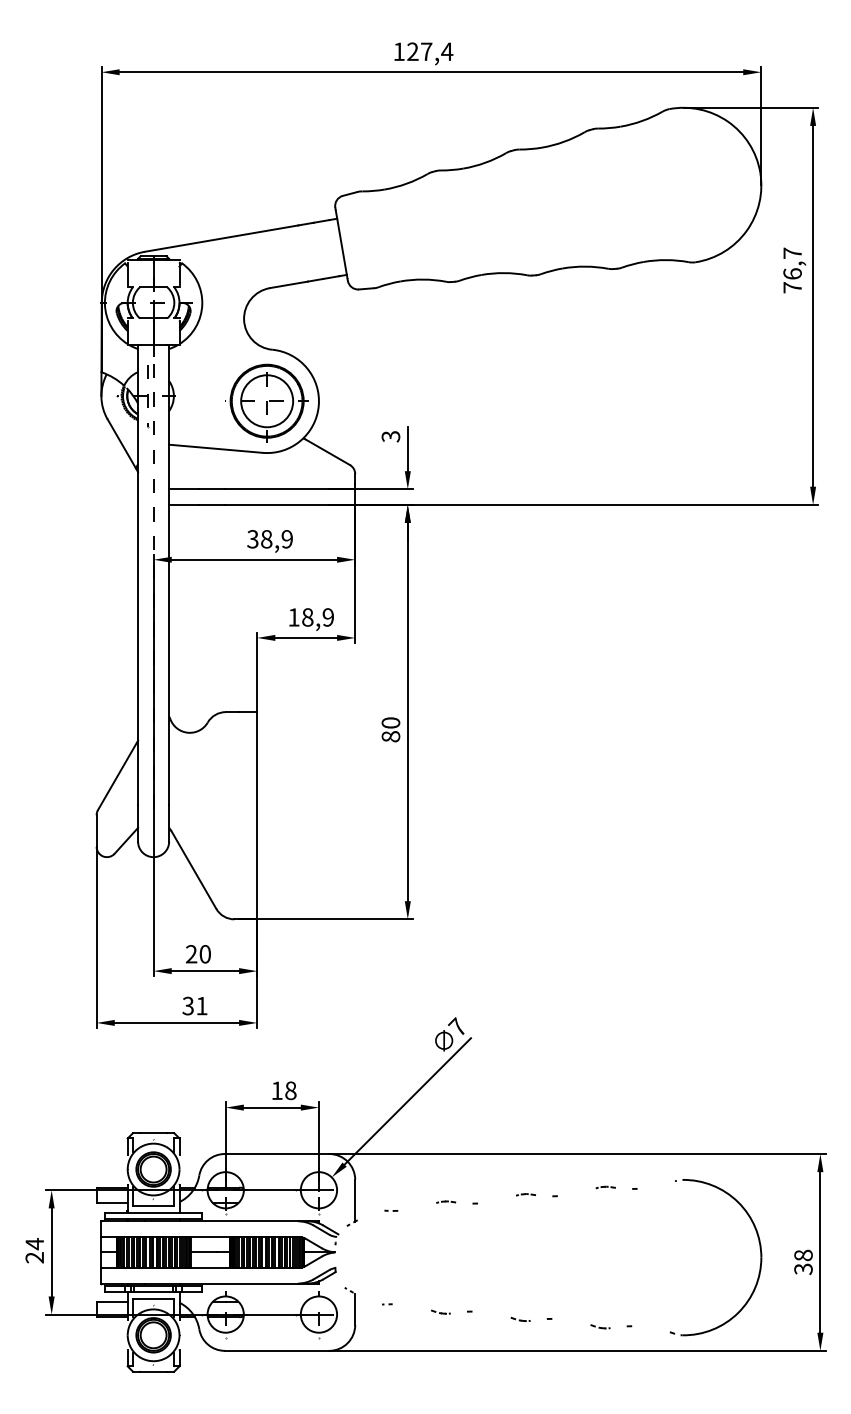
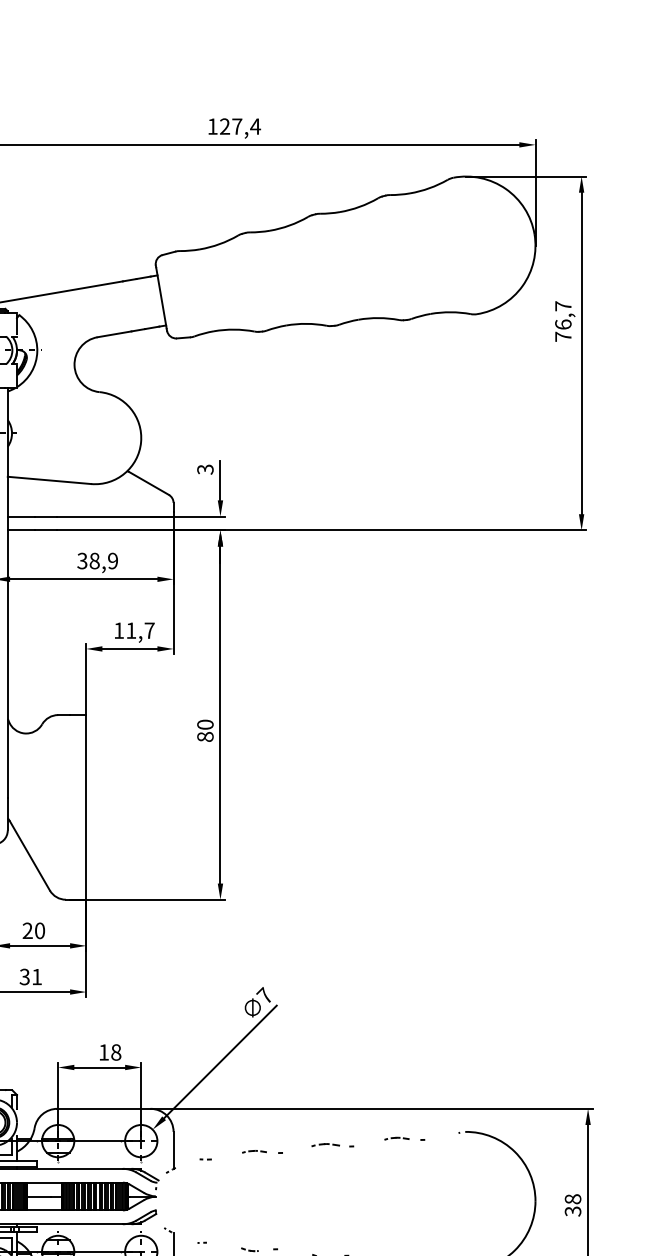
part: (266, 402) -> (94, 439), removed
text: (318, 617) -> (140, 630), 18,9 -> 11,7
part: (605, 1187) -> (396, 1138), size x1.4
part: (525, 1194) -> (325, 1144), size x1.6
part: (446, 1201) -> (254, 1151), size x1.4

